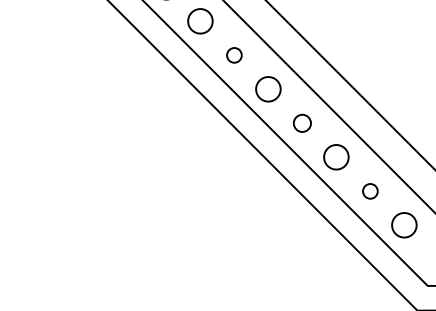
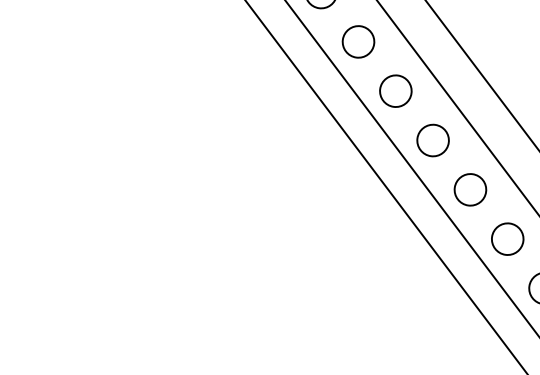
circle: (234, 55) -> (358, 42), size x1.67
circle: (302, 123) -> (433, 140), size x1.43
circle: (370, 191) -> (507, 239), size x1.67

